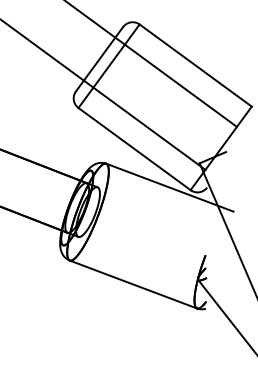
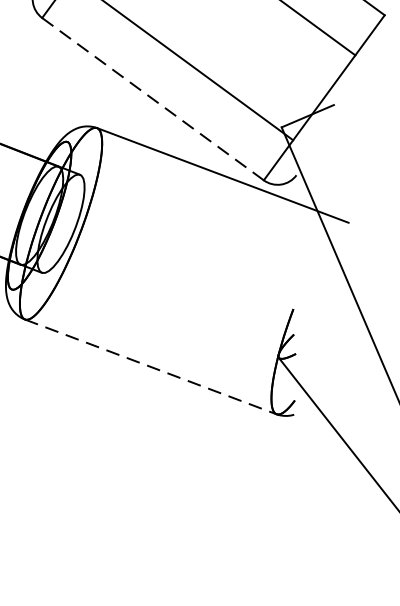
line: (134, 149) -> (152, 100), solid -> dashed
line: (133, 284) -> (150, 366), solid -> dashed

